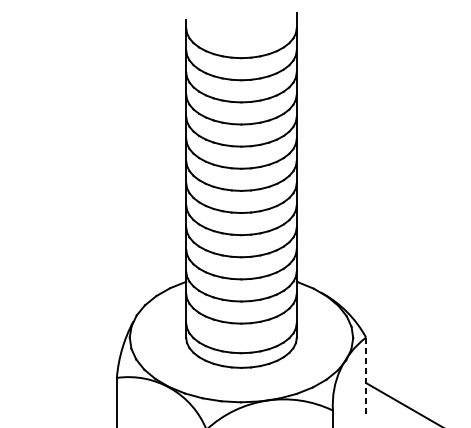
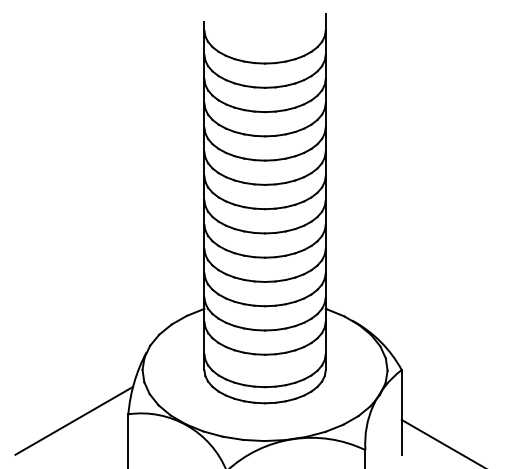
line: (365, 376) -> (401, 412), dashed -> solid
line: (67, 383) -> (74, 420), added

